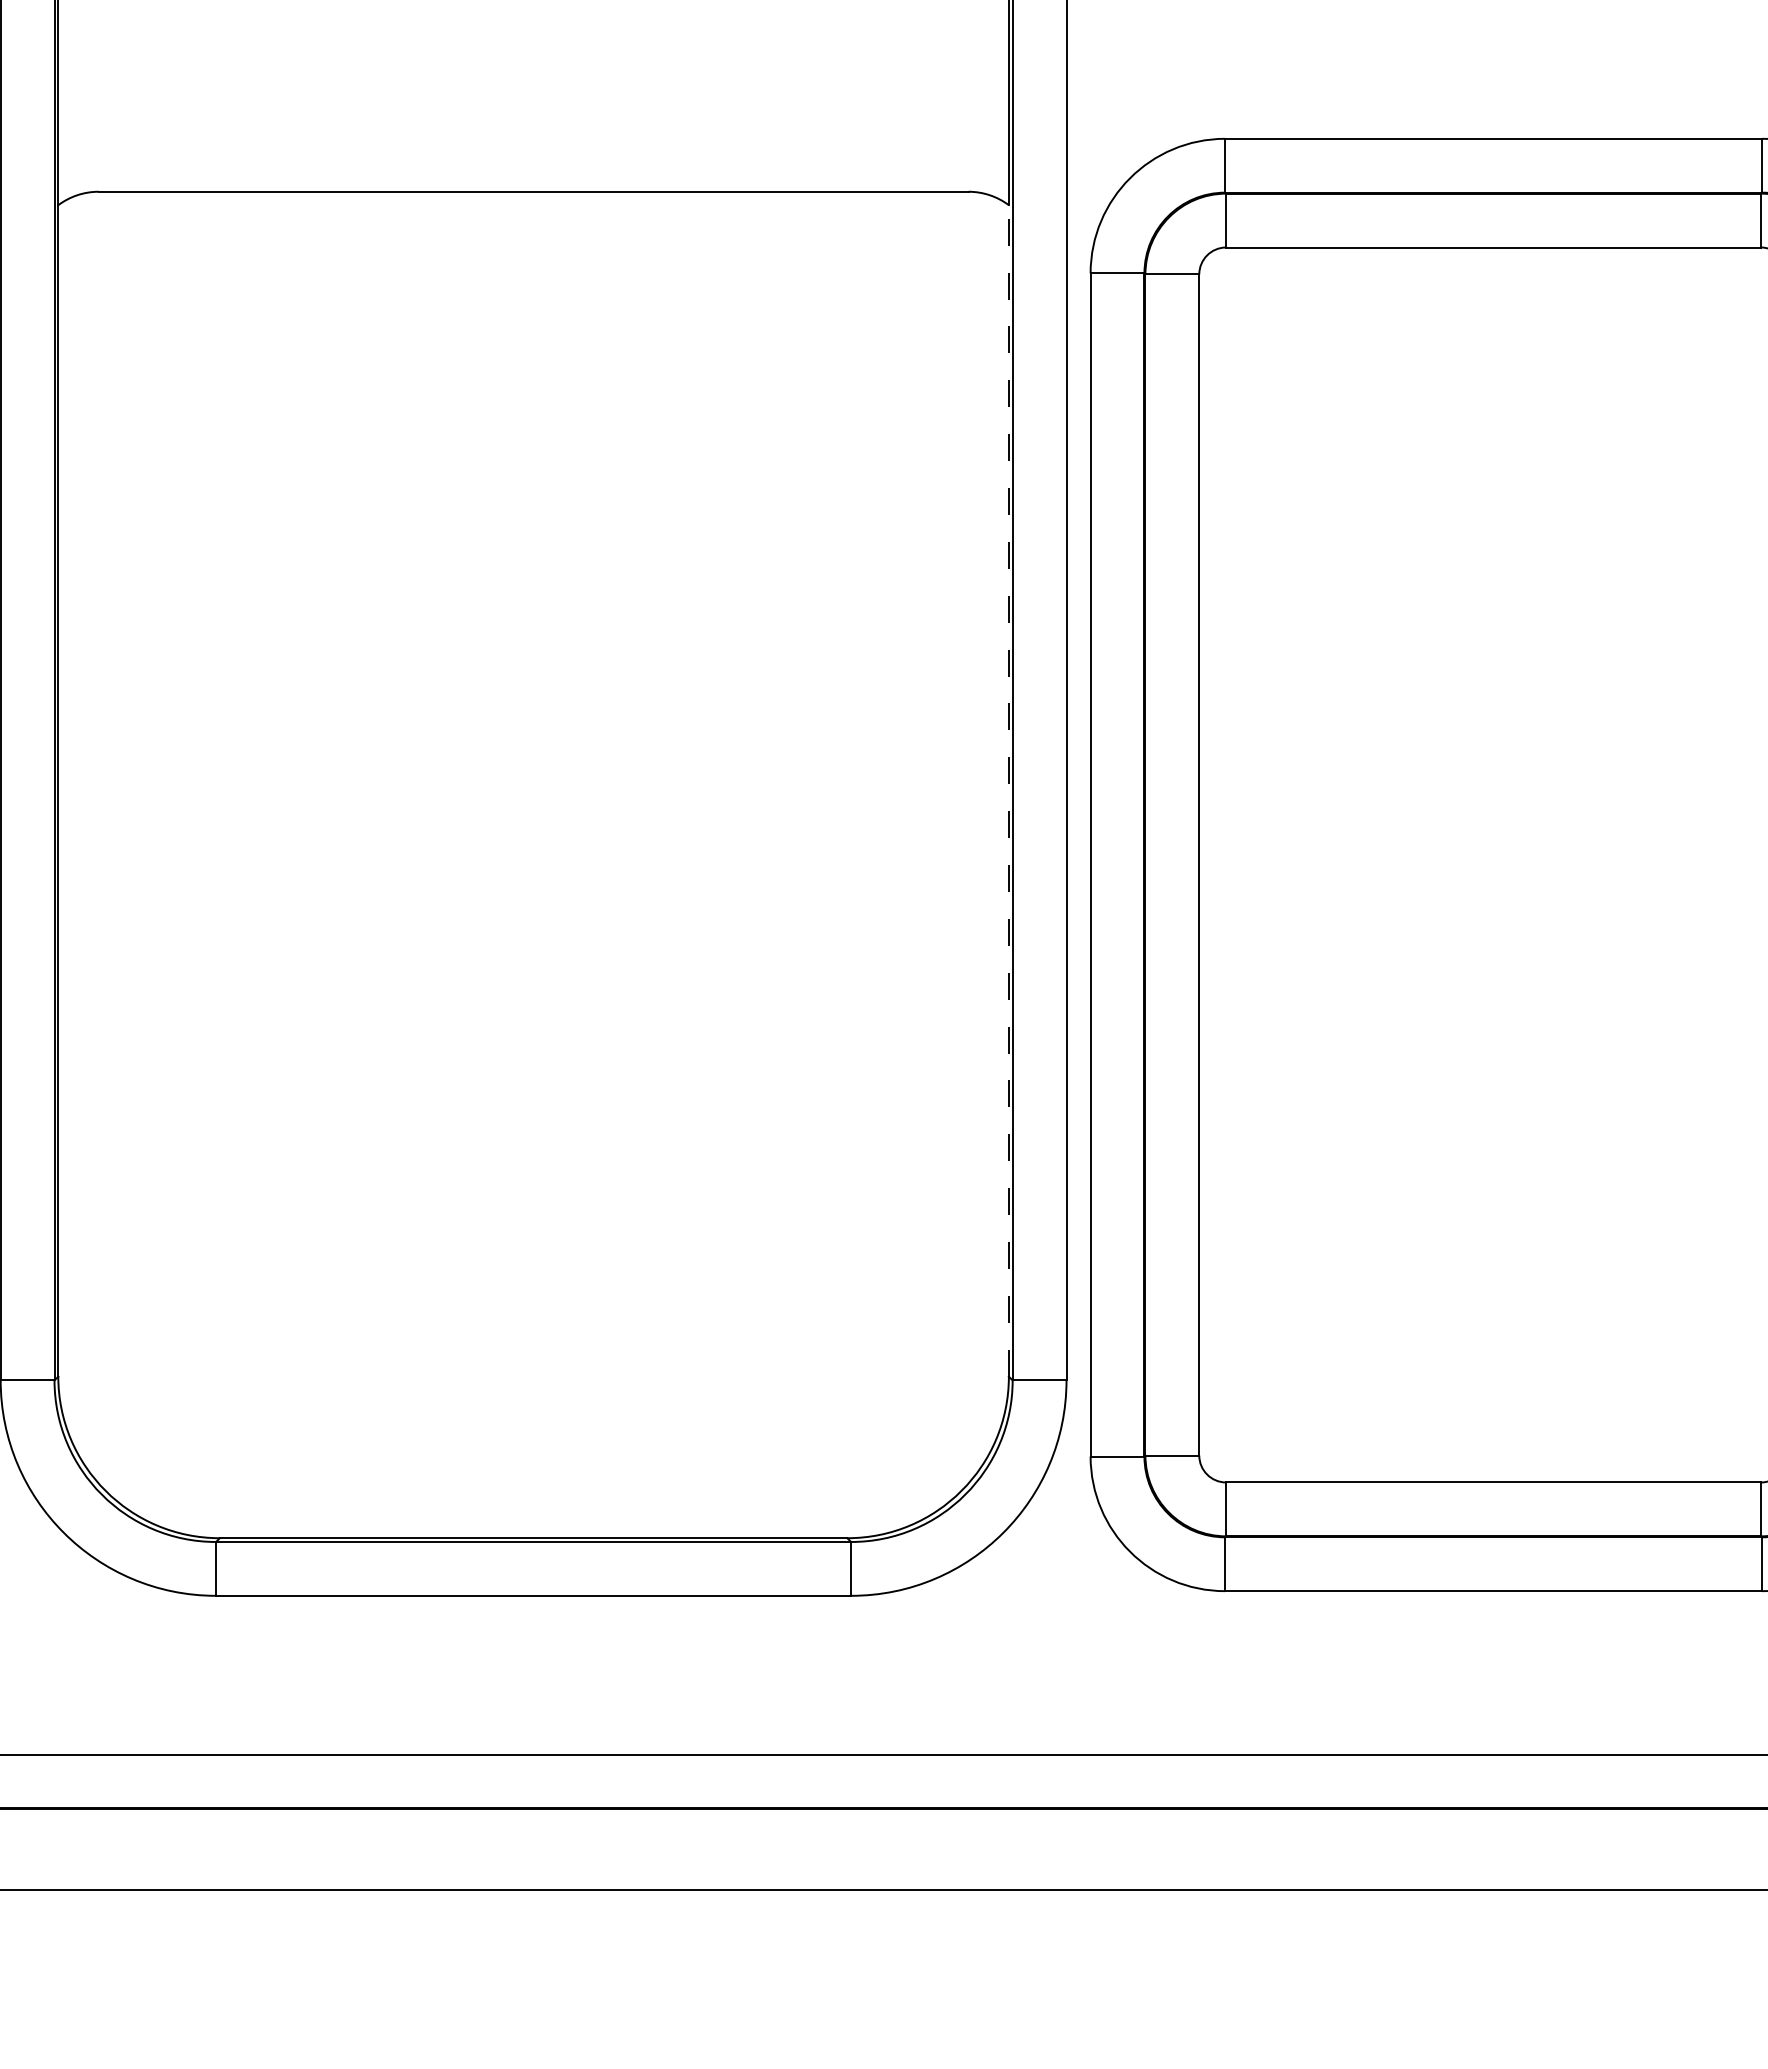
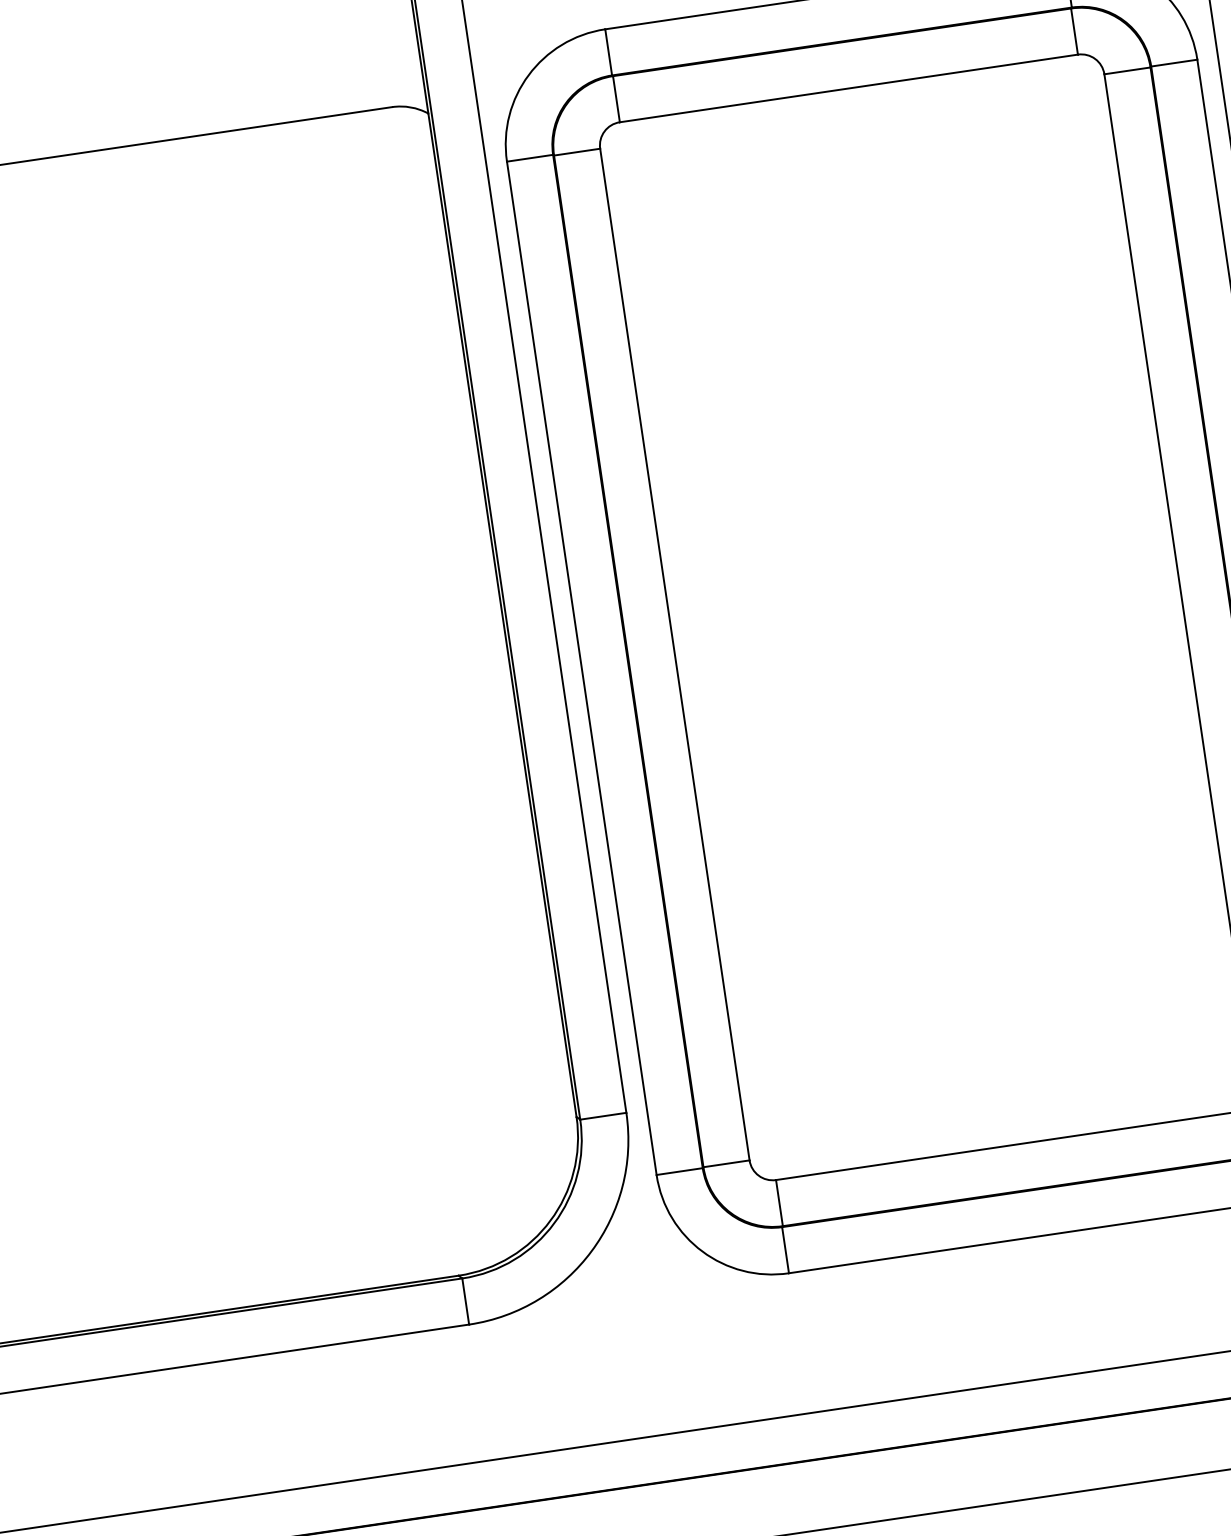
line: (1008, 790) -> (502, 614), dashed -> solid

